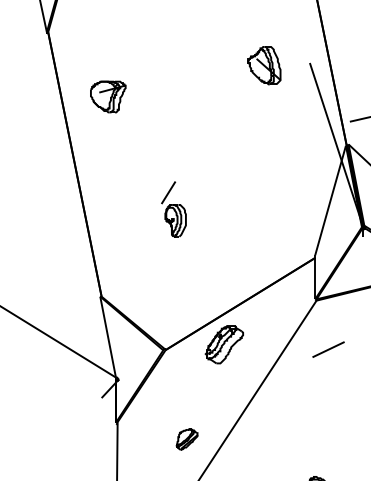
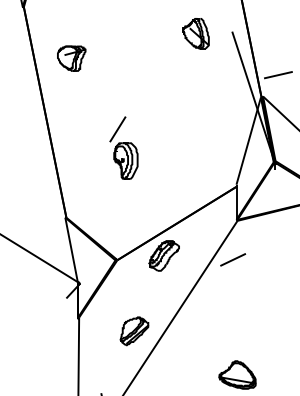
part: (173, 208) -> (123, 147), size x1.43
line: (329, 349) -> (233, 259), moved
part: (187, 439) -> (134, 331), size x1.67

